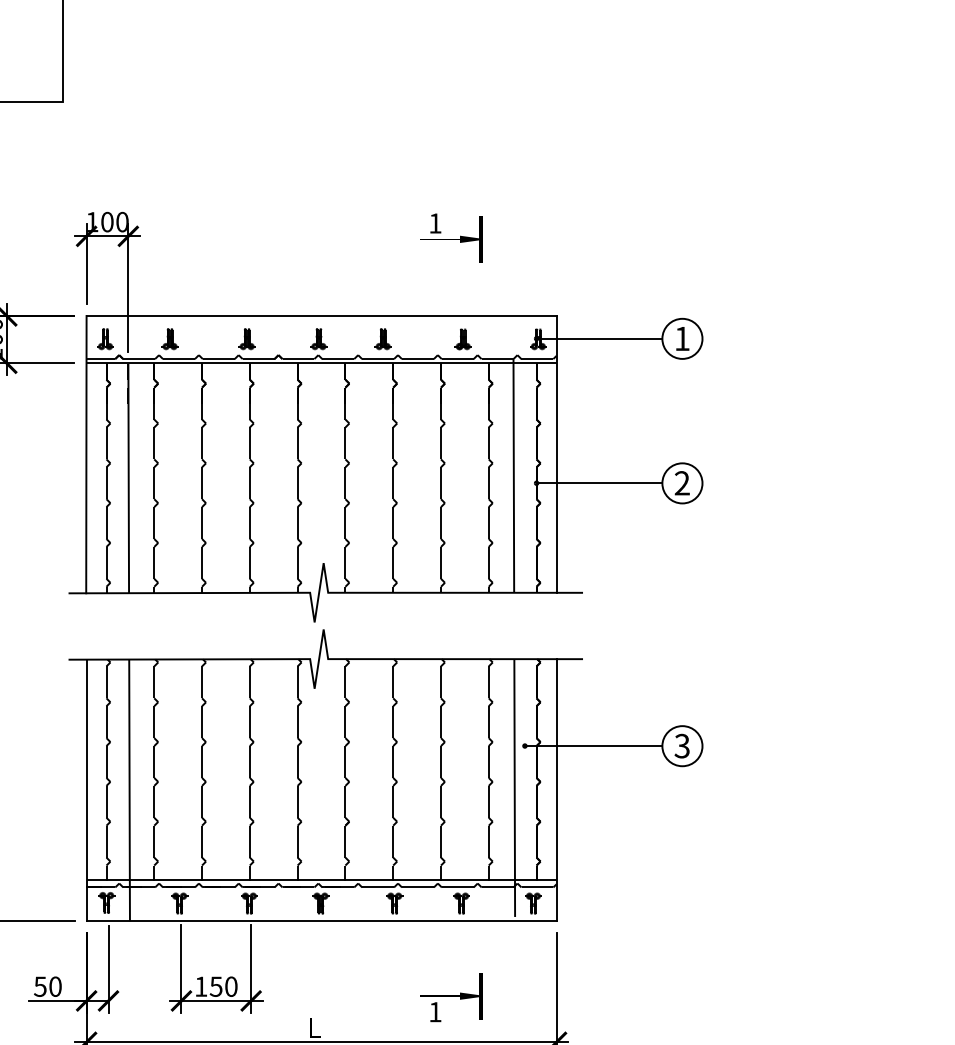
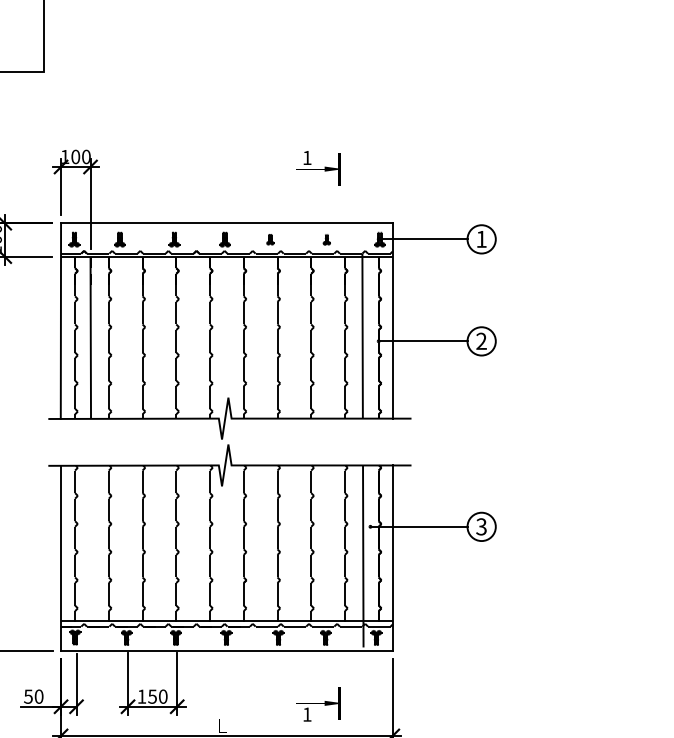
part: (382, 339) -> (269, 239), size x0.7
part: (462, 339) -> (326, 239), size x0.7
line: (129, 790) -> (91, 558), removed

